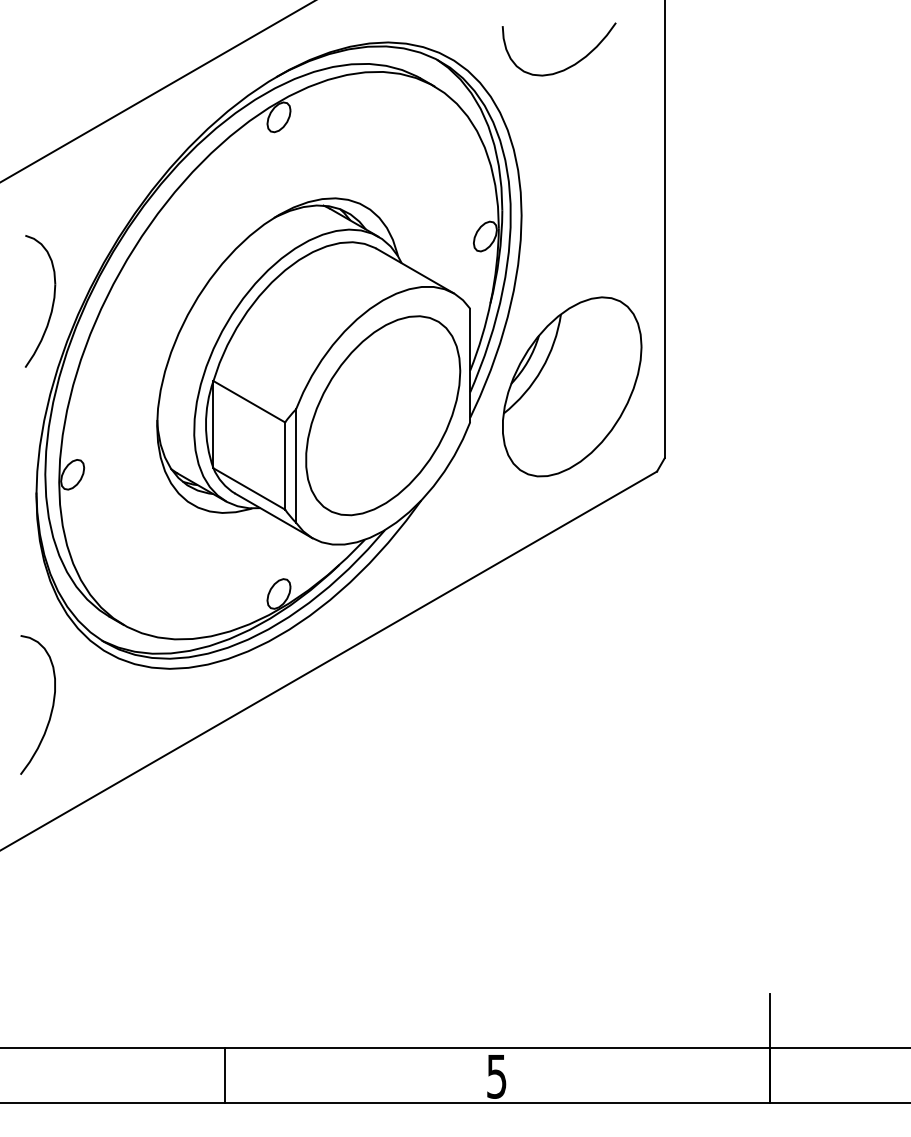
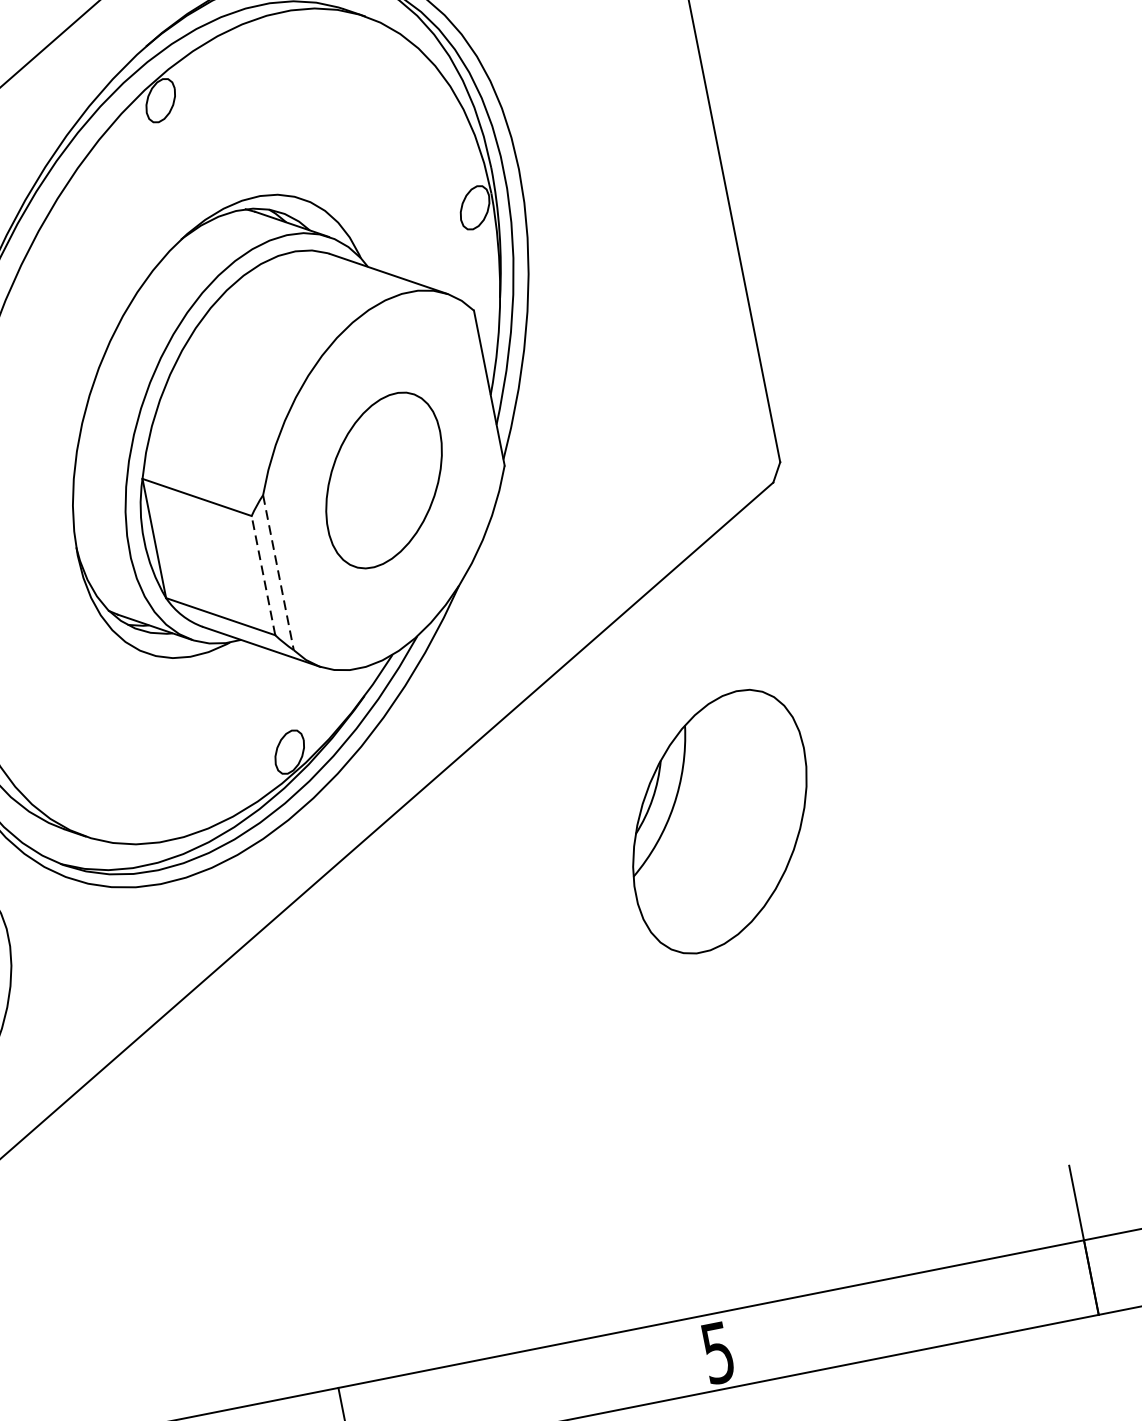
part: (572, 386) -> (720, 821), moved
part: (383, 415) -> (384, 479), size x0.6
line: (285, 466) -> (264, 576), solid -> dashed
line: (296, 466) -> (279, 573), solid -> dashed

